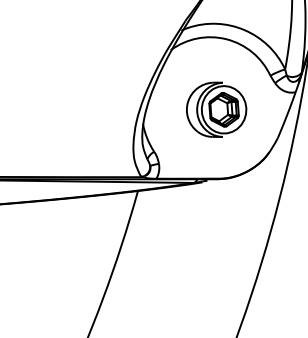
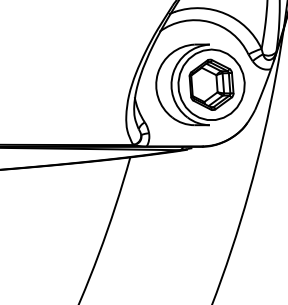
part: (216, 109) -> (200, 84), size x1.67

